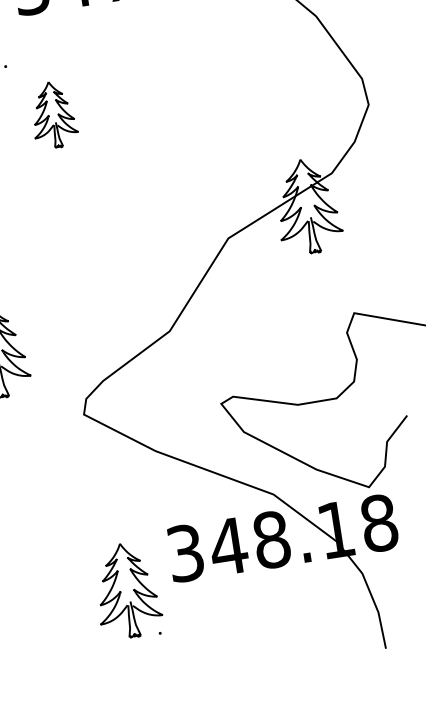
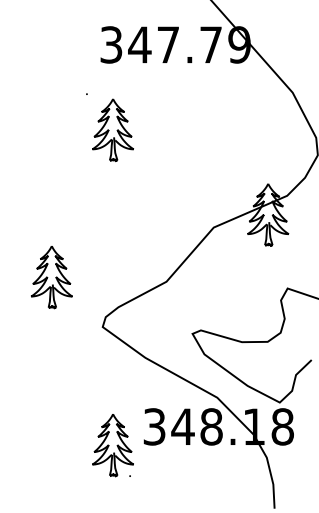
part: (52, 115) -> (112, 130), size x1.43

